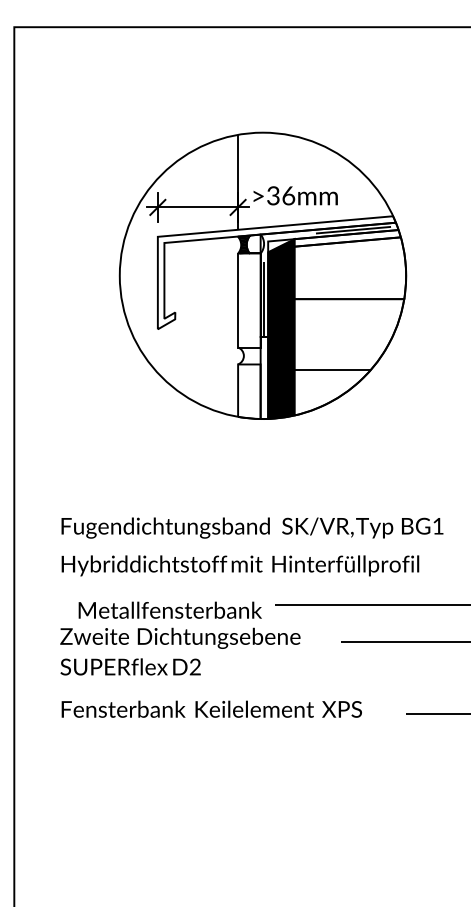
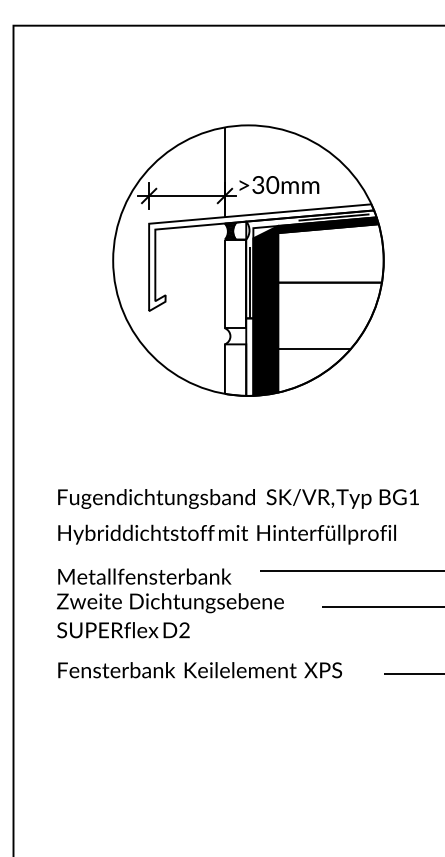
text: (288, 195) -> (272, 184), >36mm -> >30mm
fill: (347, 238) -> (328, 225), added
text: (169, 609) -> (144, 575), moved

